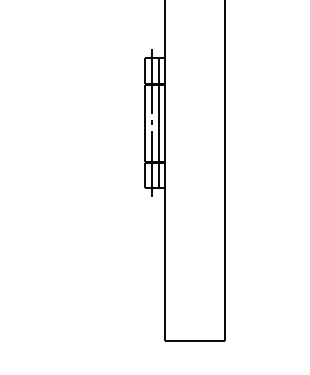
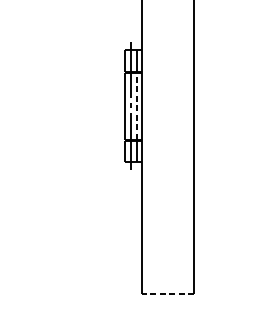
line: (158, 123) -> (136, 106), solid -> dashed
line: (194, 341) -> (167, 294), solid -> dashed

